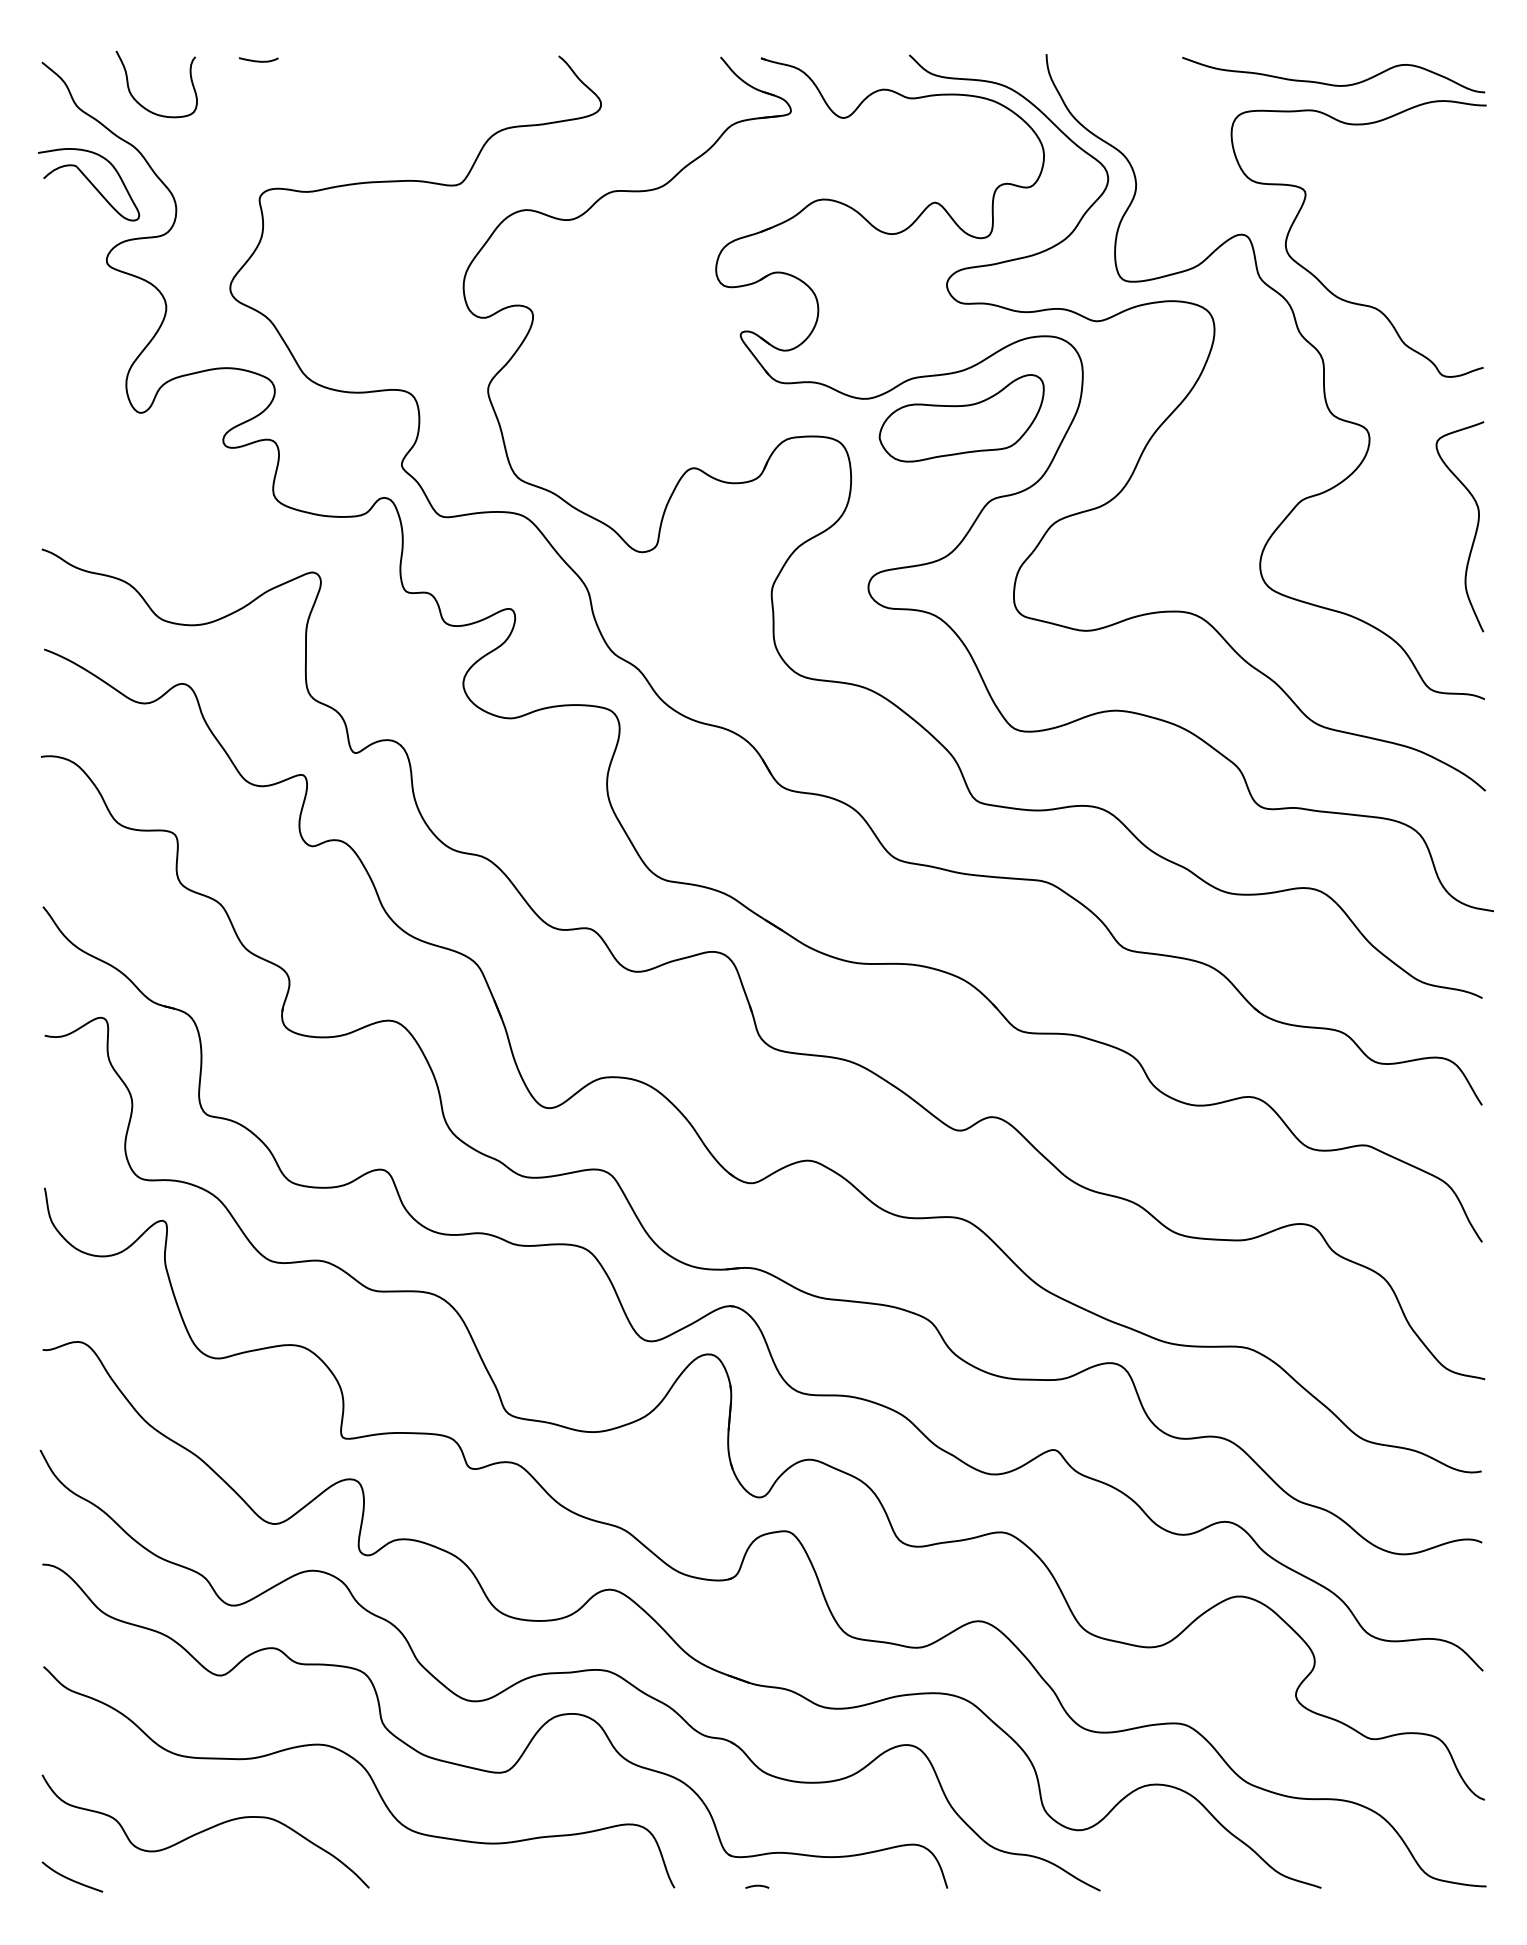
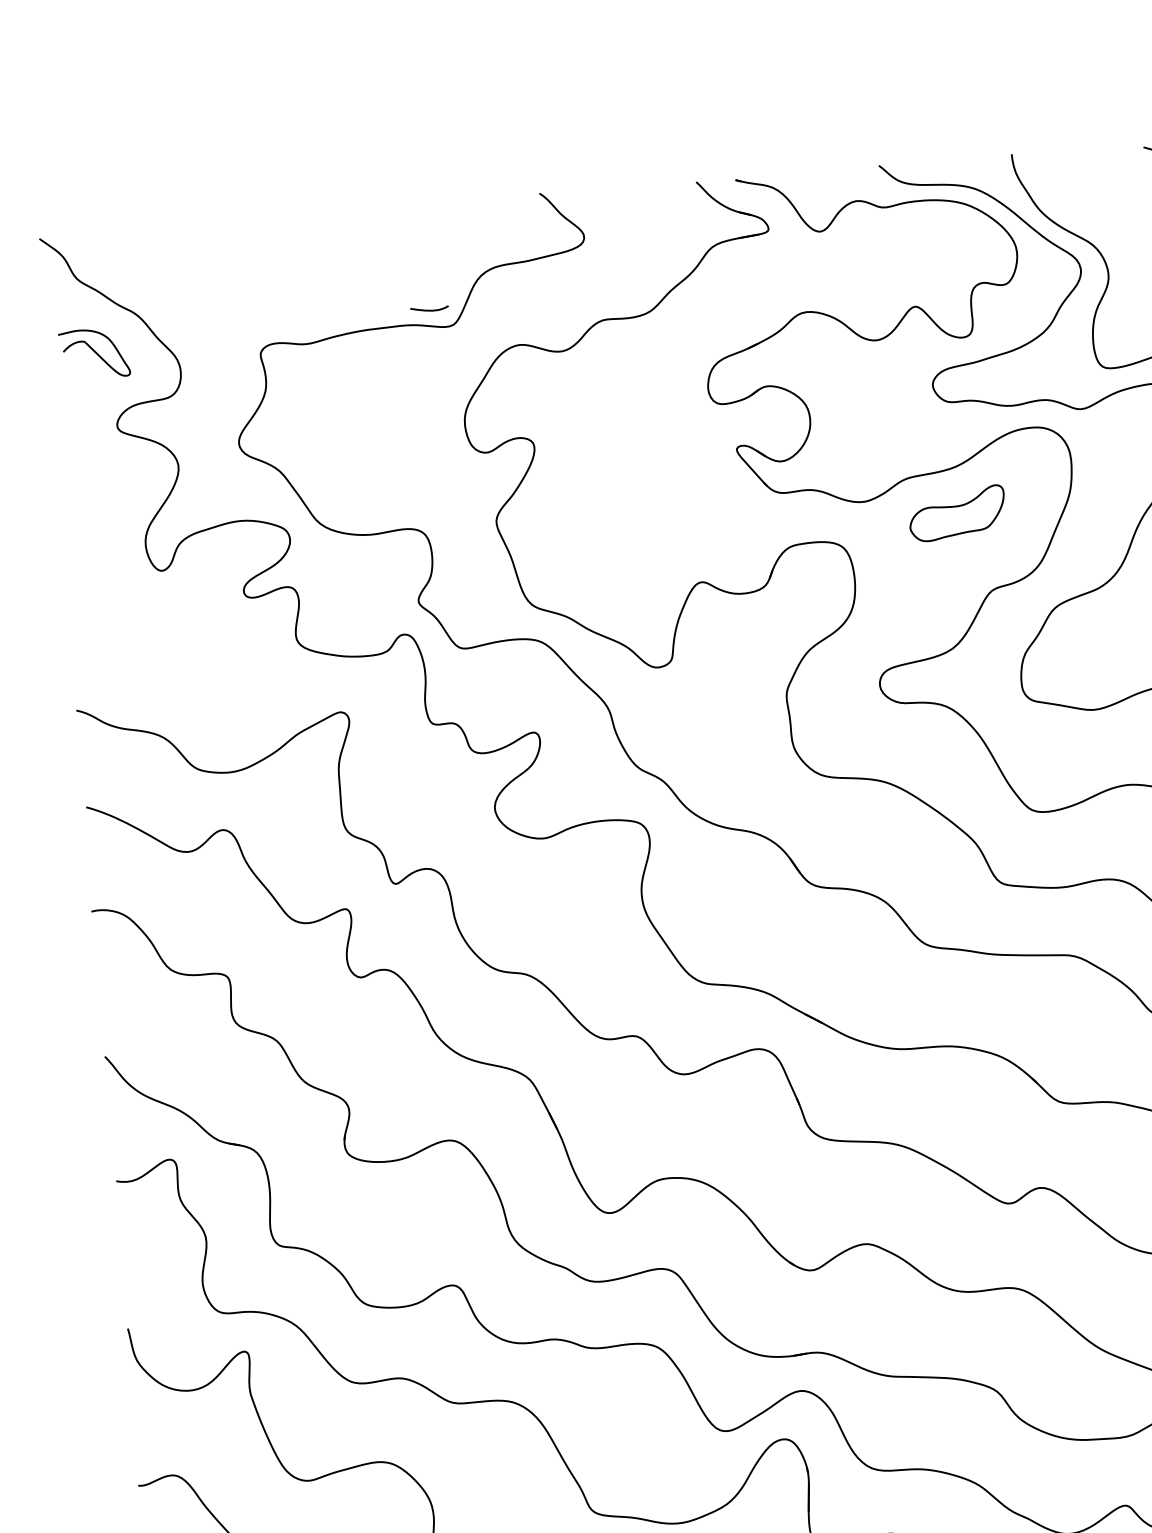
curve: (258, 60) -> (429, 309), moved
curve: (138, 101) -> (135, 269), removed
part: (89, 184) -> (94, 353), size x0.7
part: (961, 418) -> (957, 513), size x0.6

